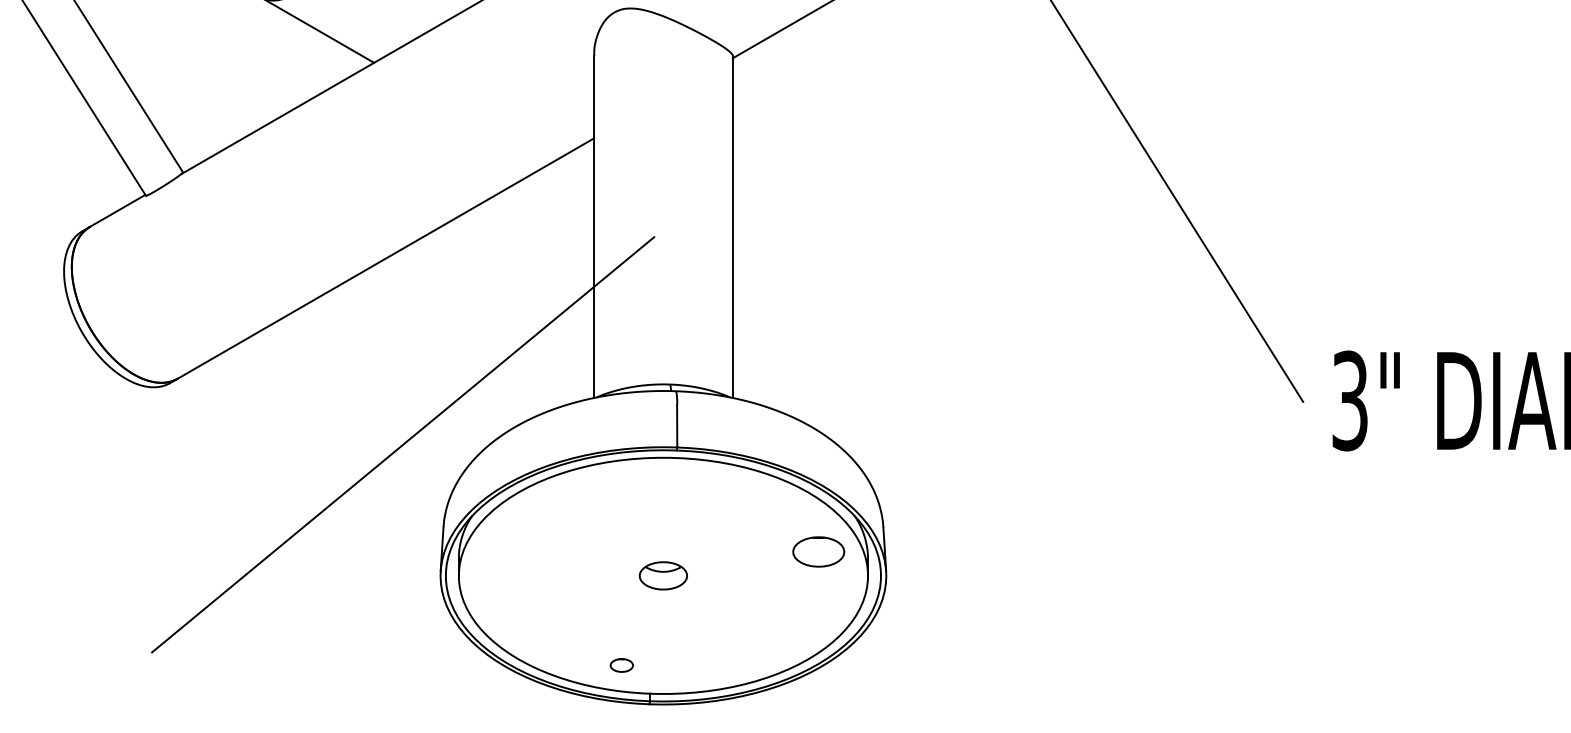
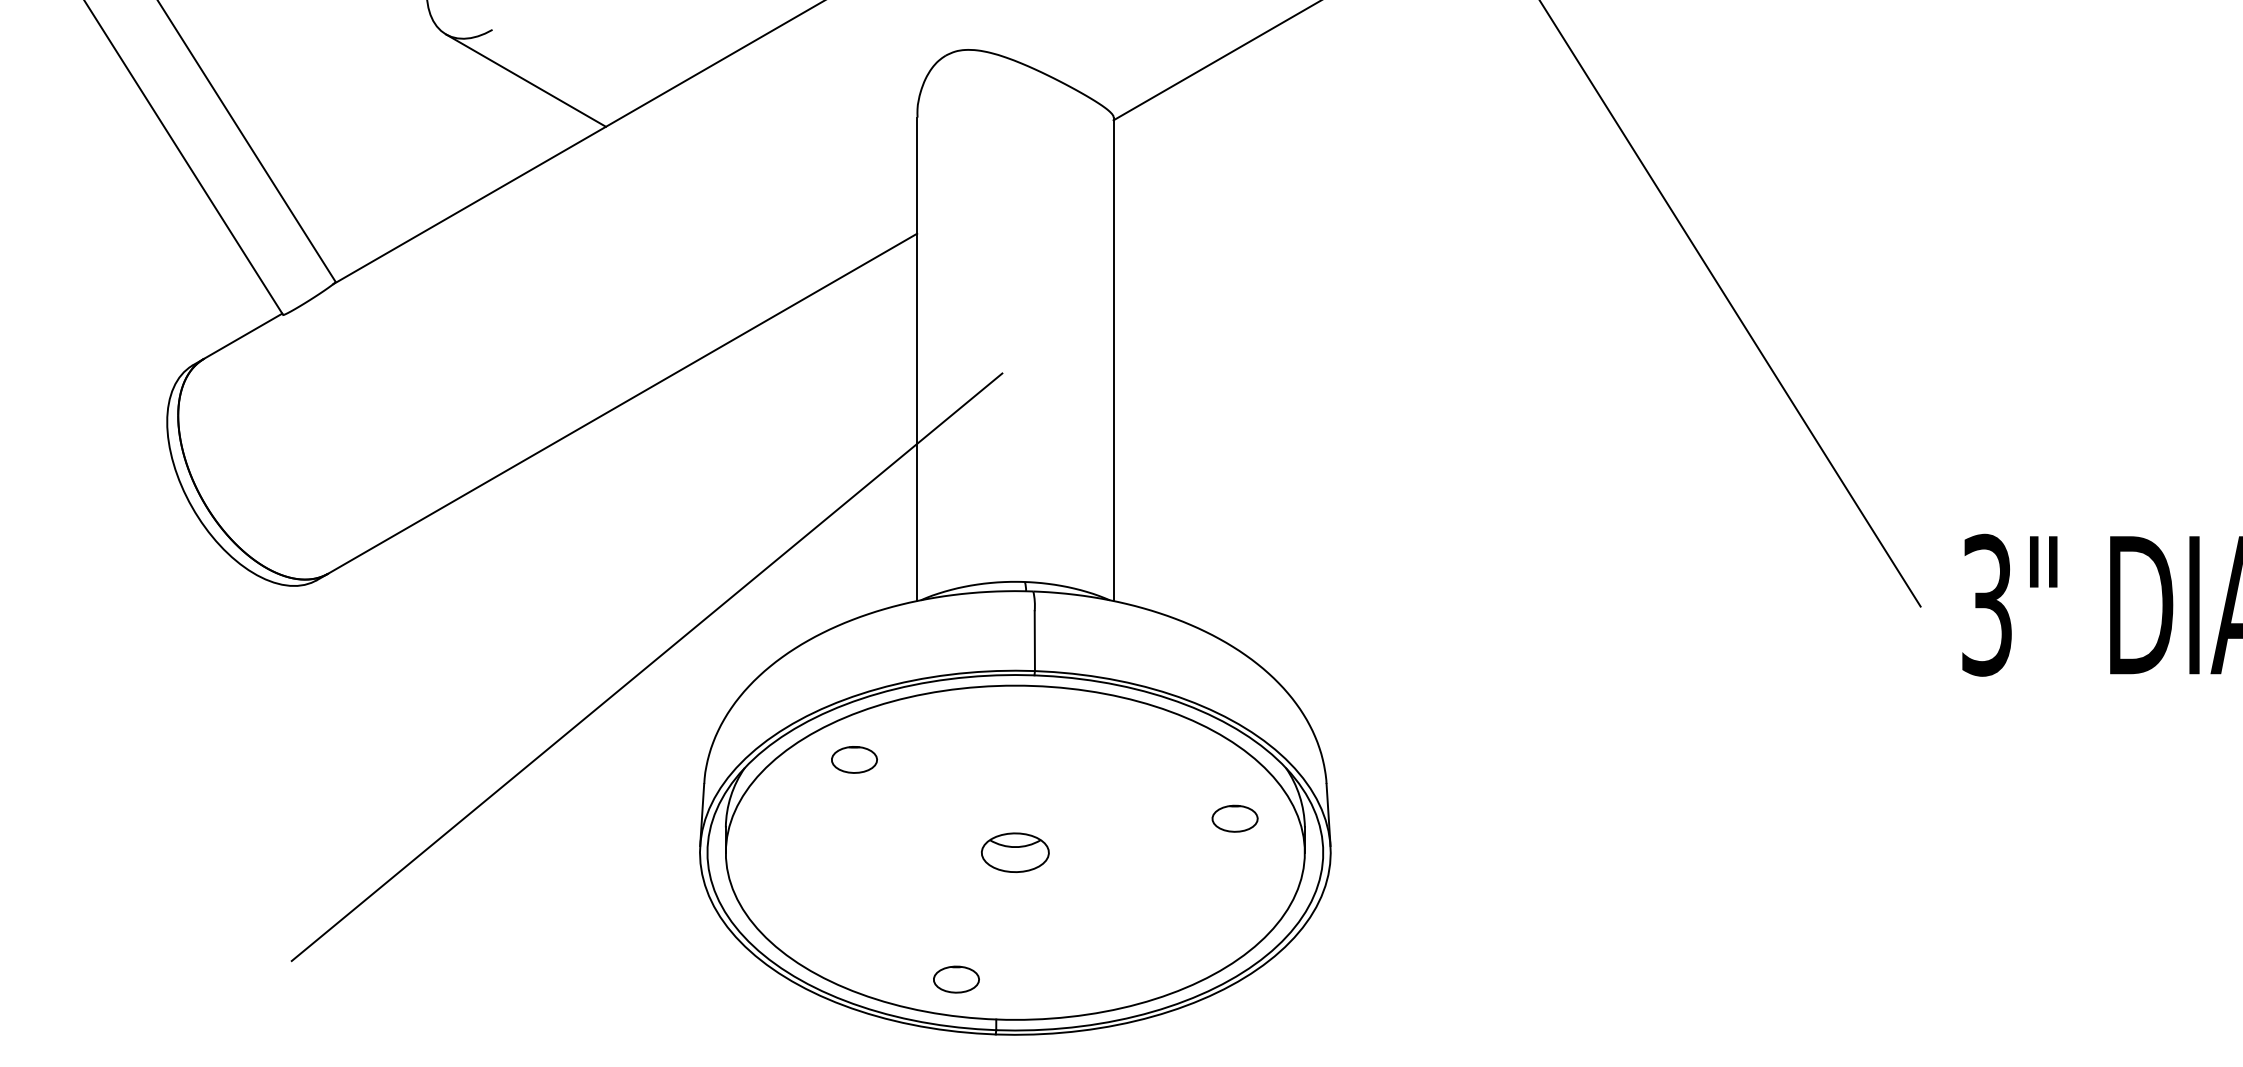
part: (549, 509) -> (854, 759), added
part: (818, 551) -> (1234, 818), size x0.62
part: (621, 665) -> (956, 979), size x1.43

